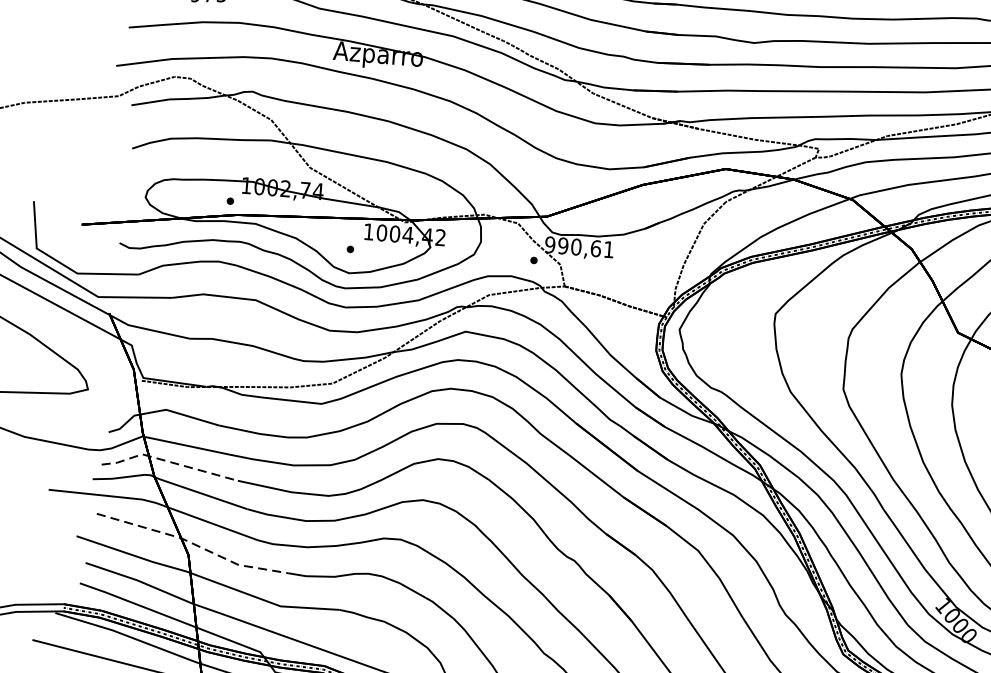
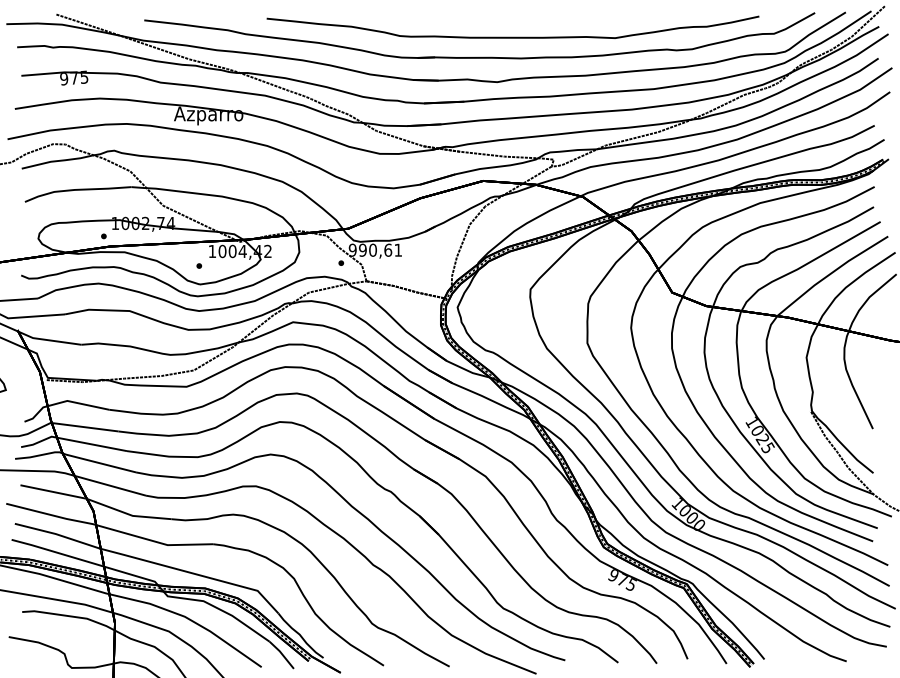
line: (168, 461) -> (72, 440), dashed -> solid
line: (193, 543) -> (96, 502), dashed -> solid

